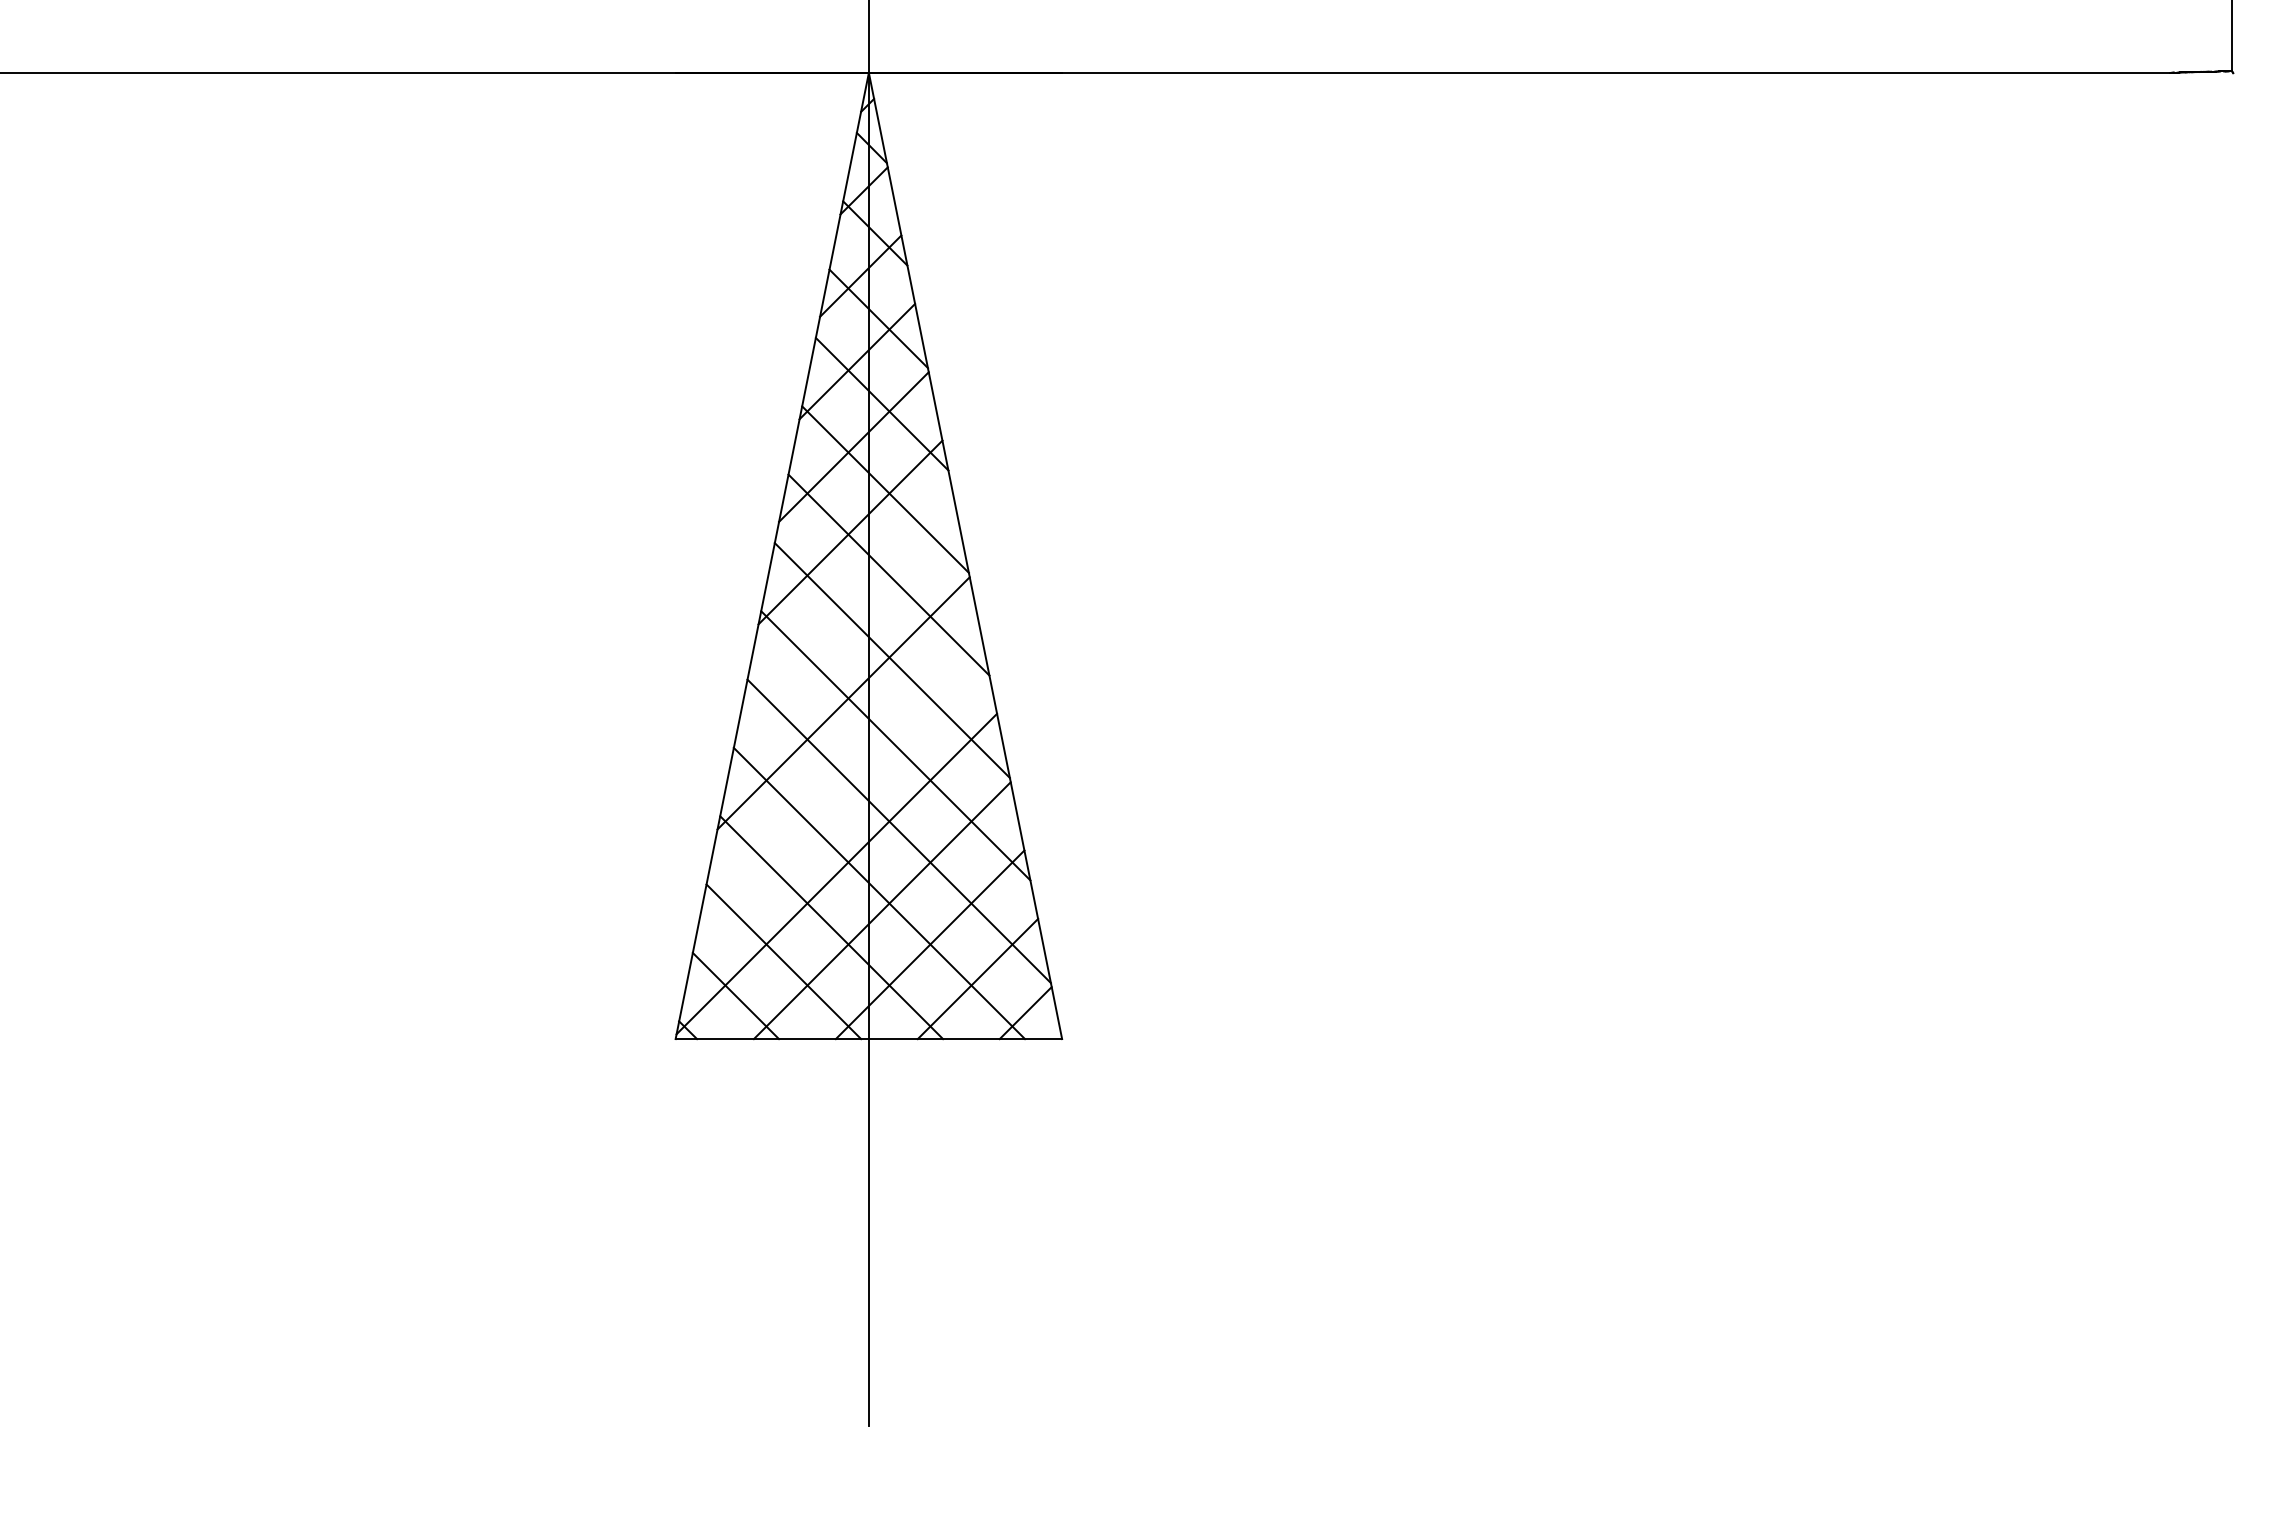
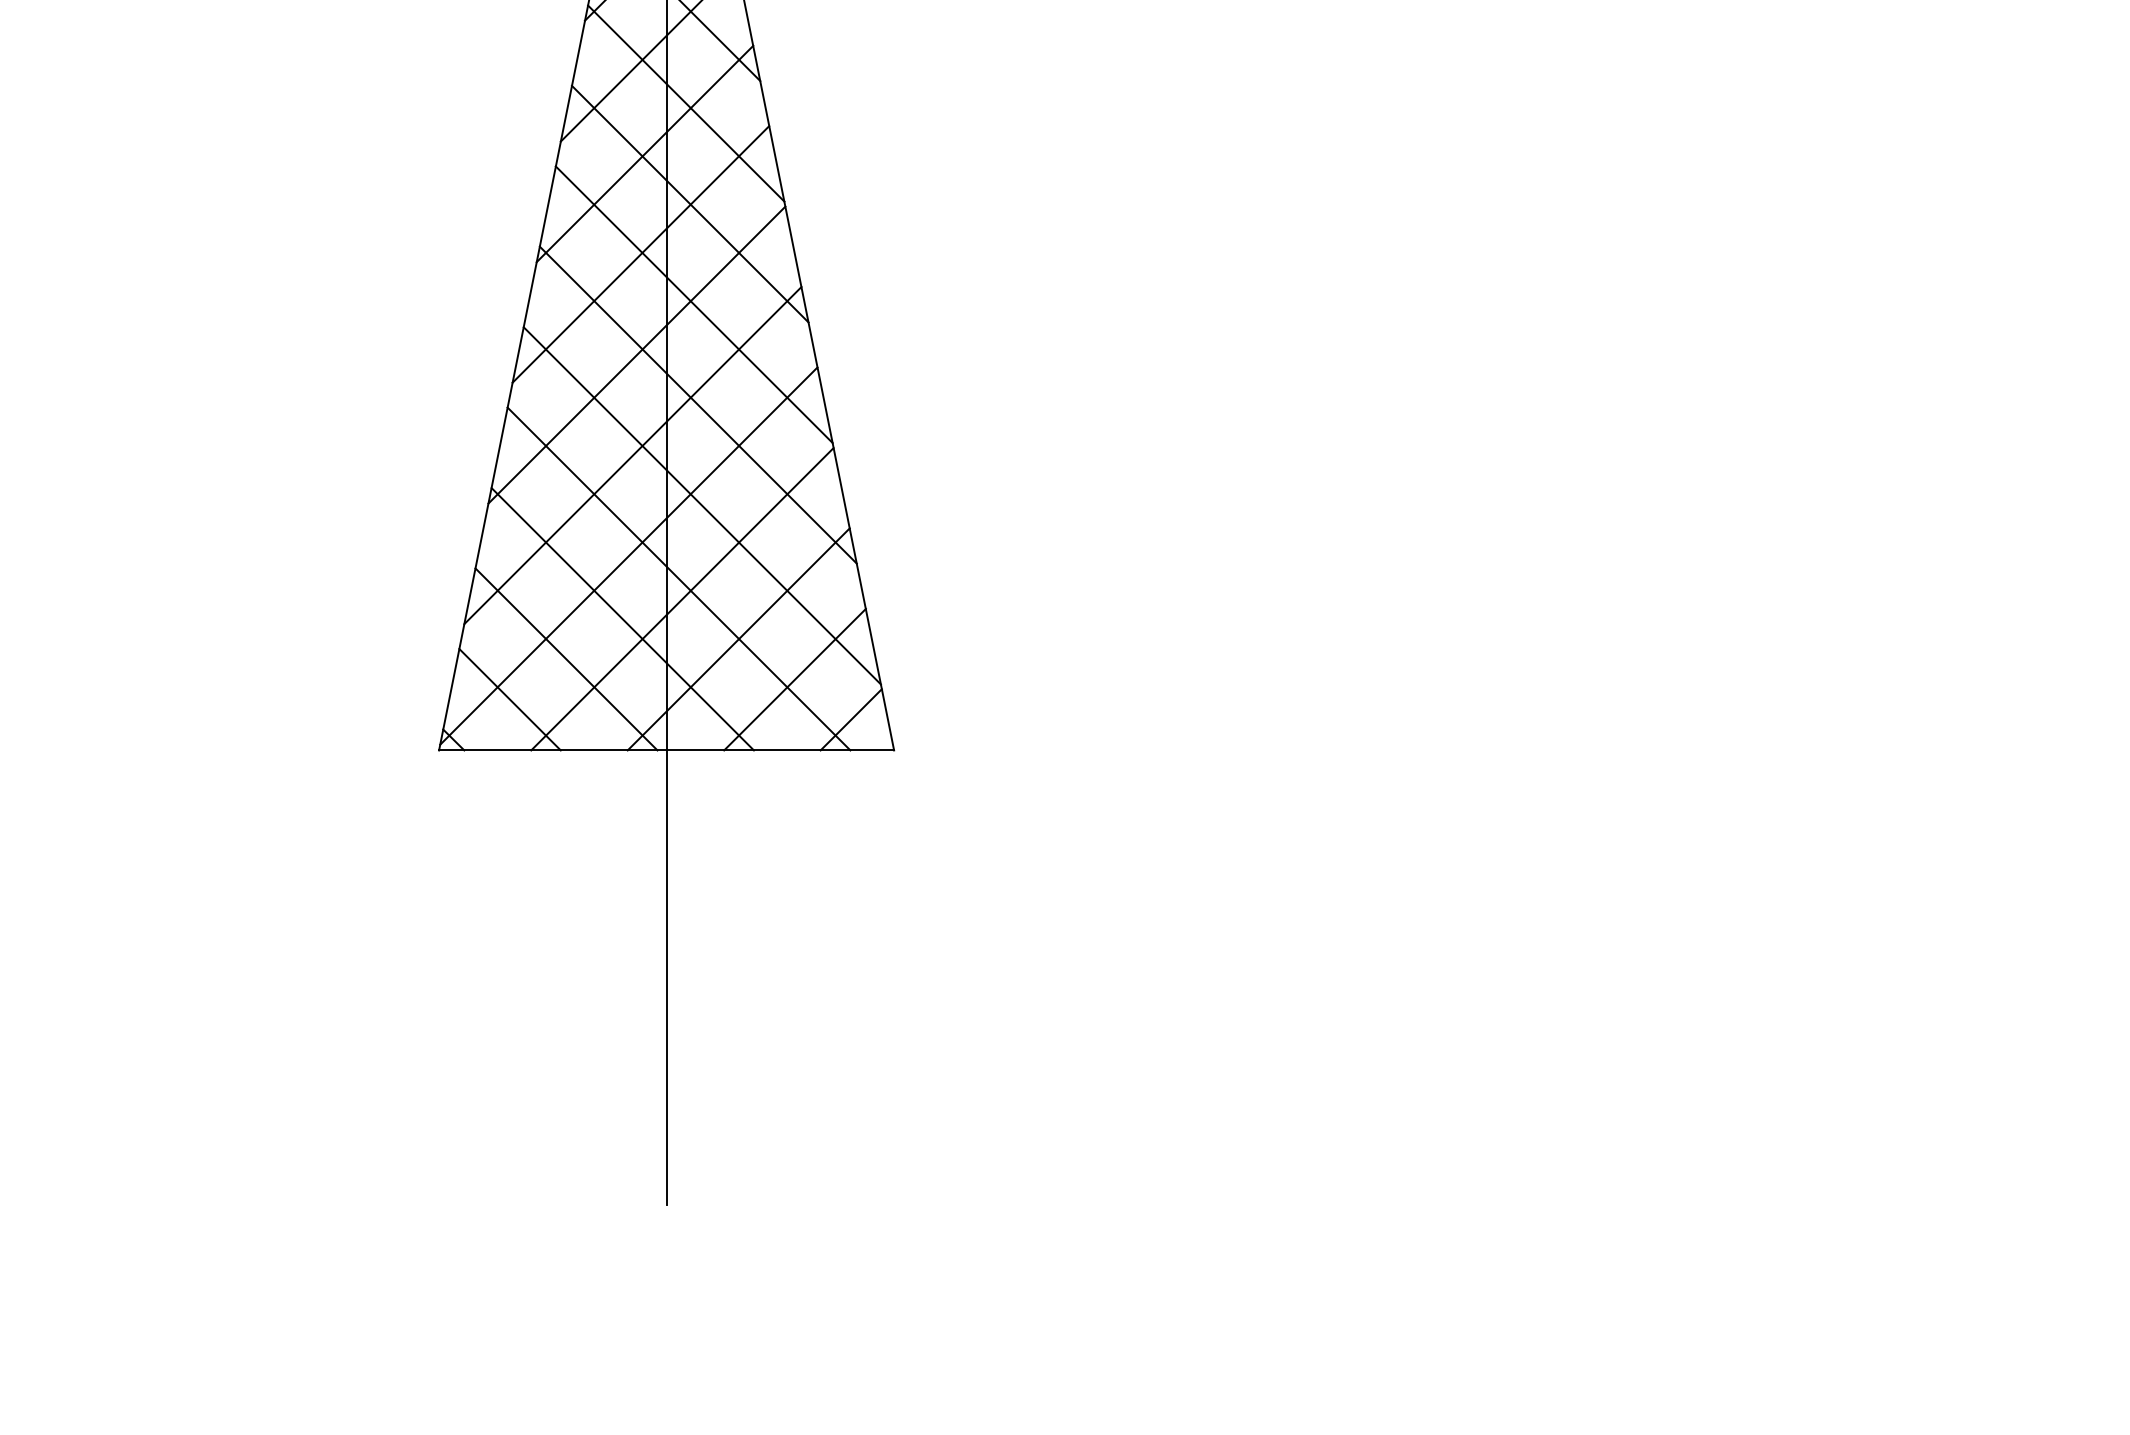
line: (847, 617) -> (641, 254), added
line: (840, 788) -> (633, 455), added

